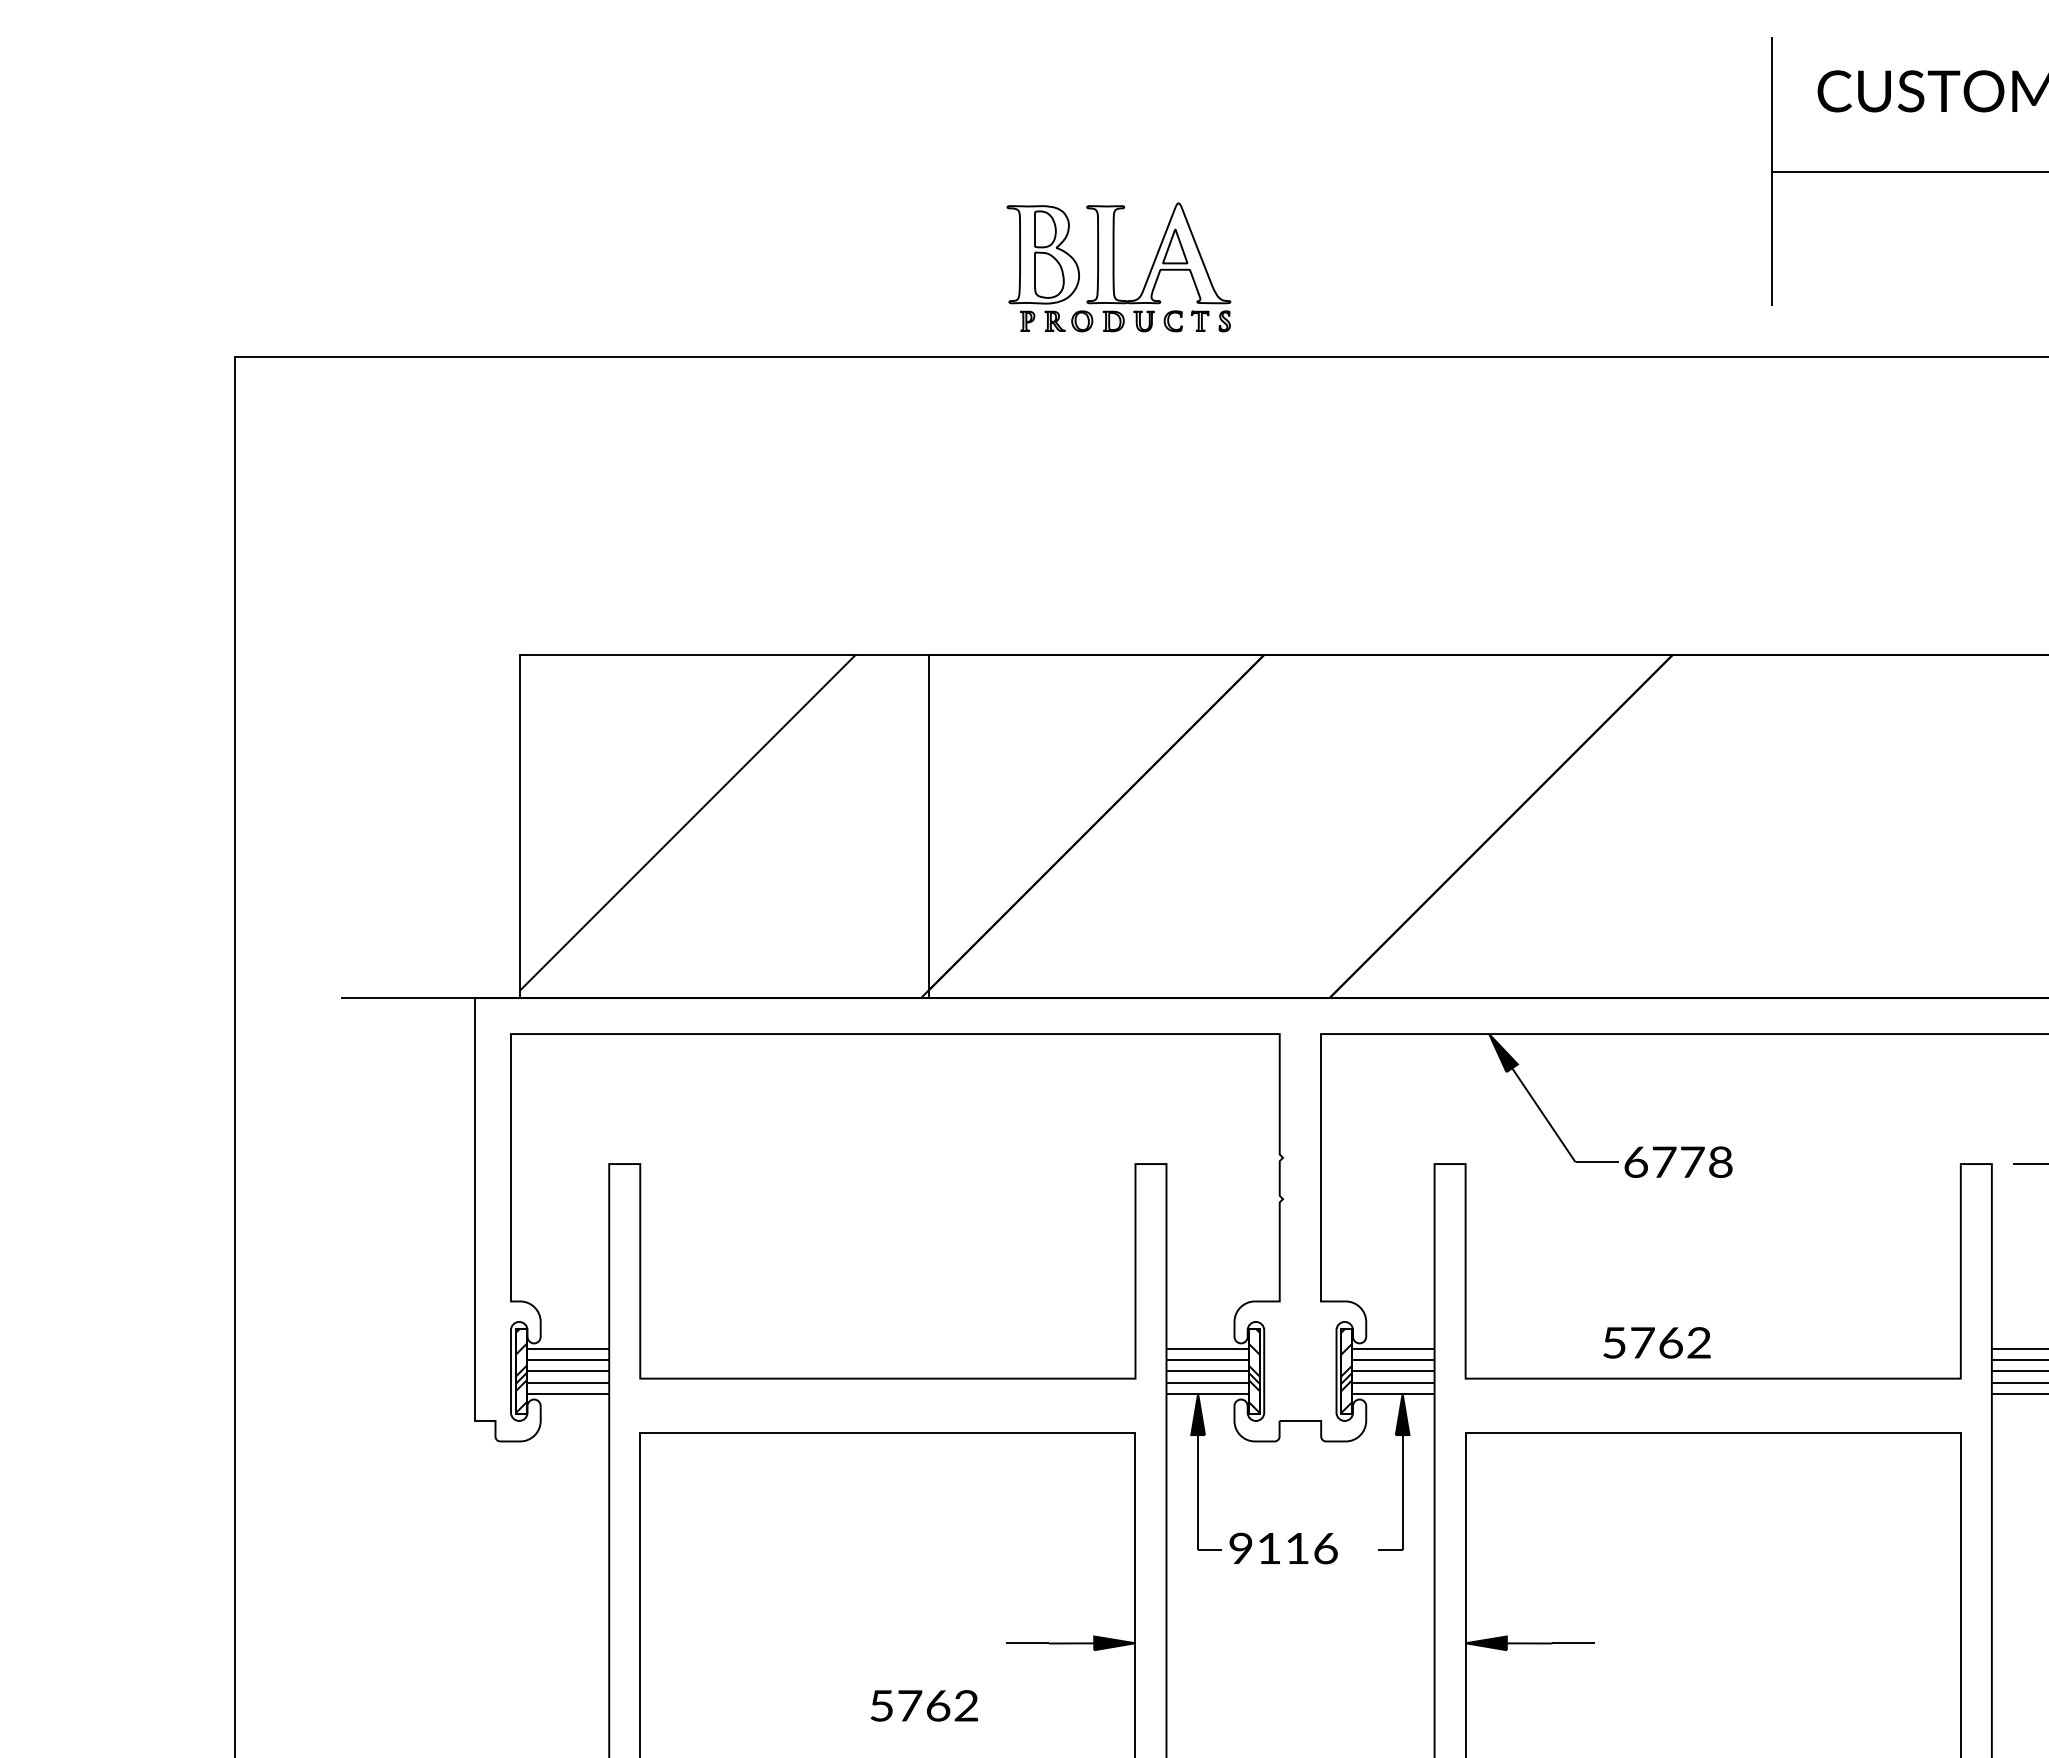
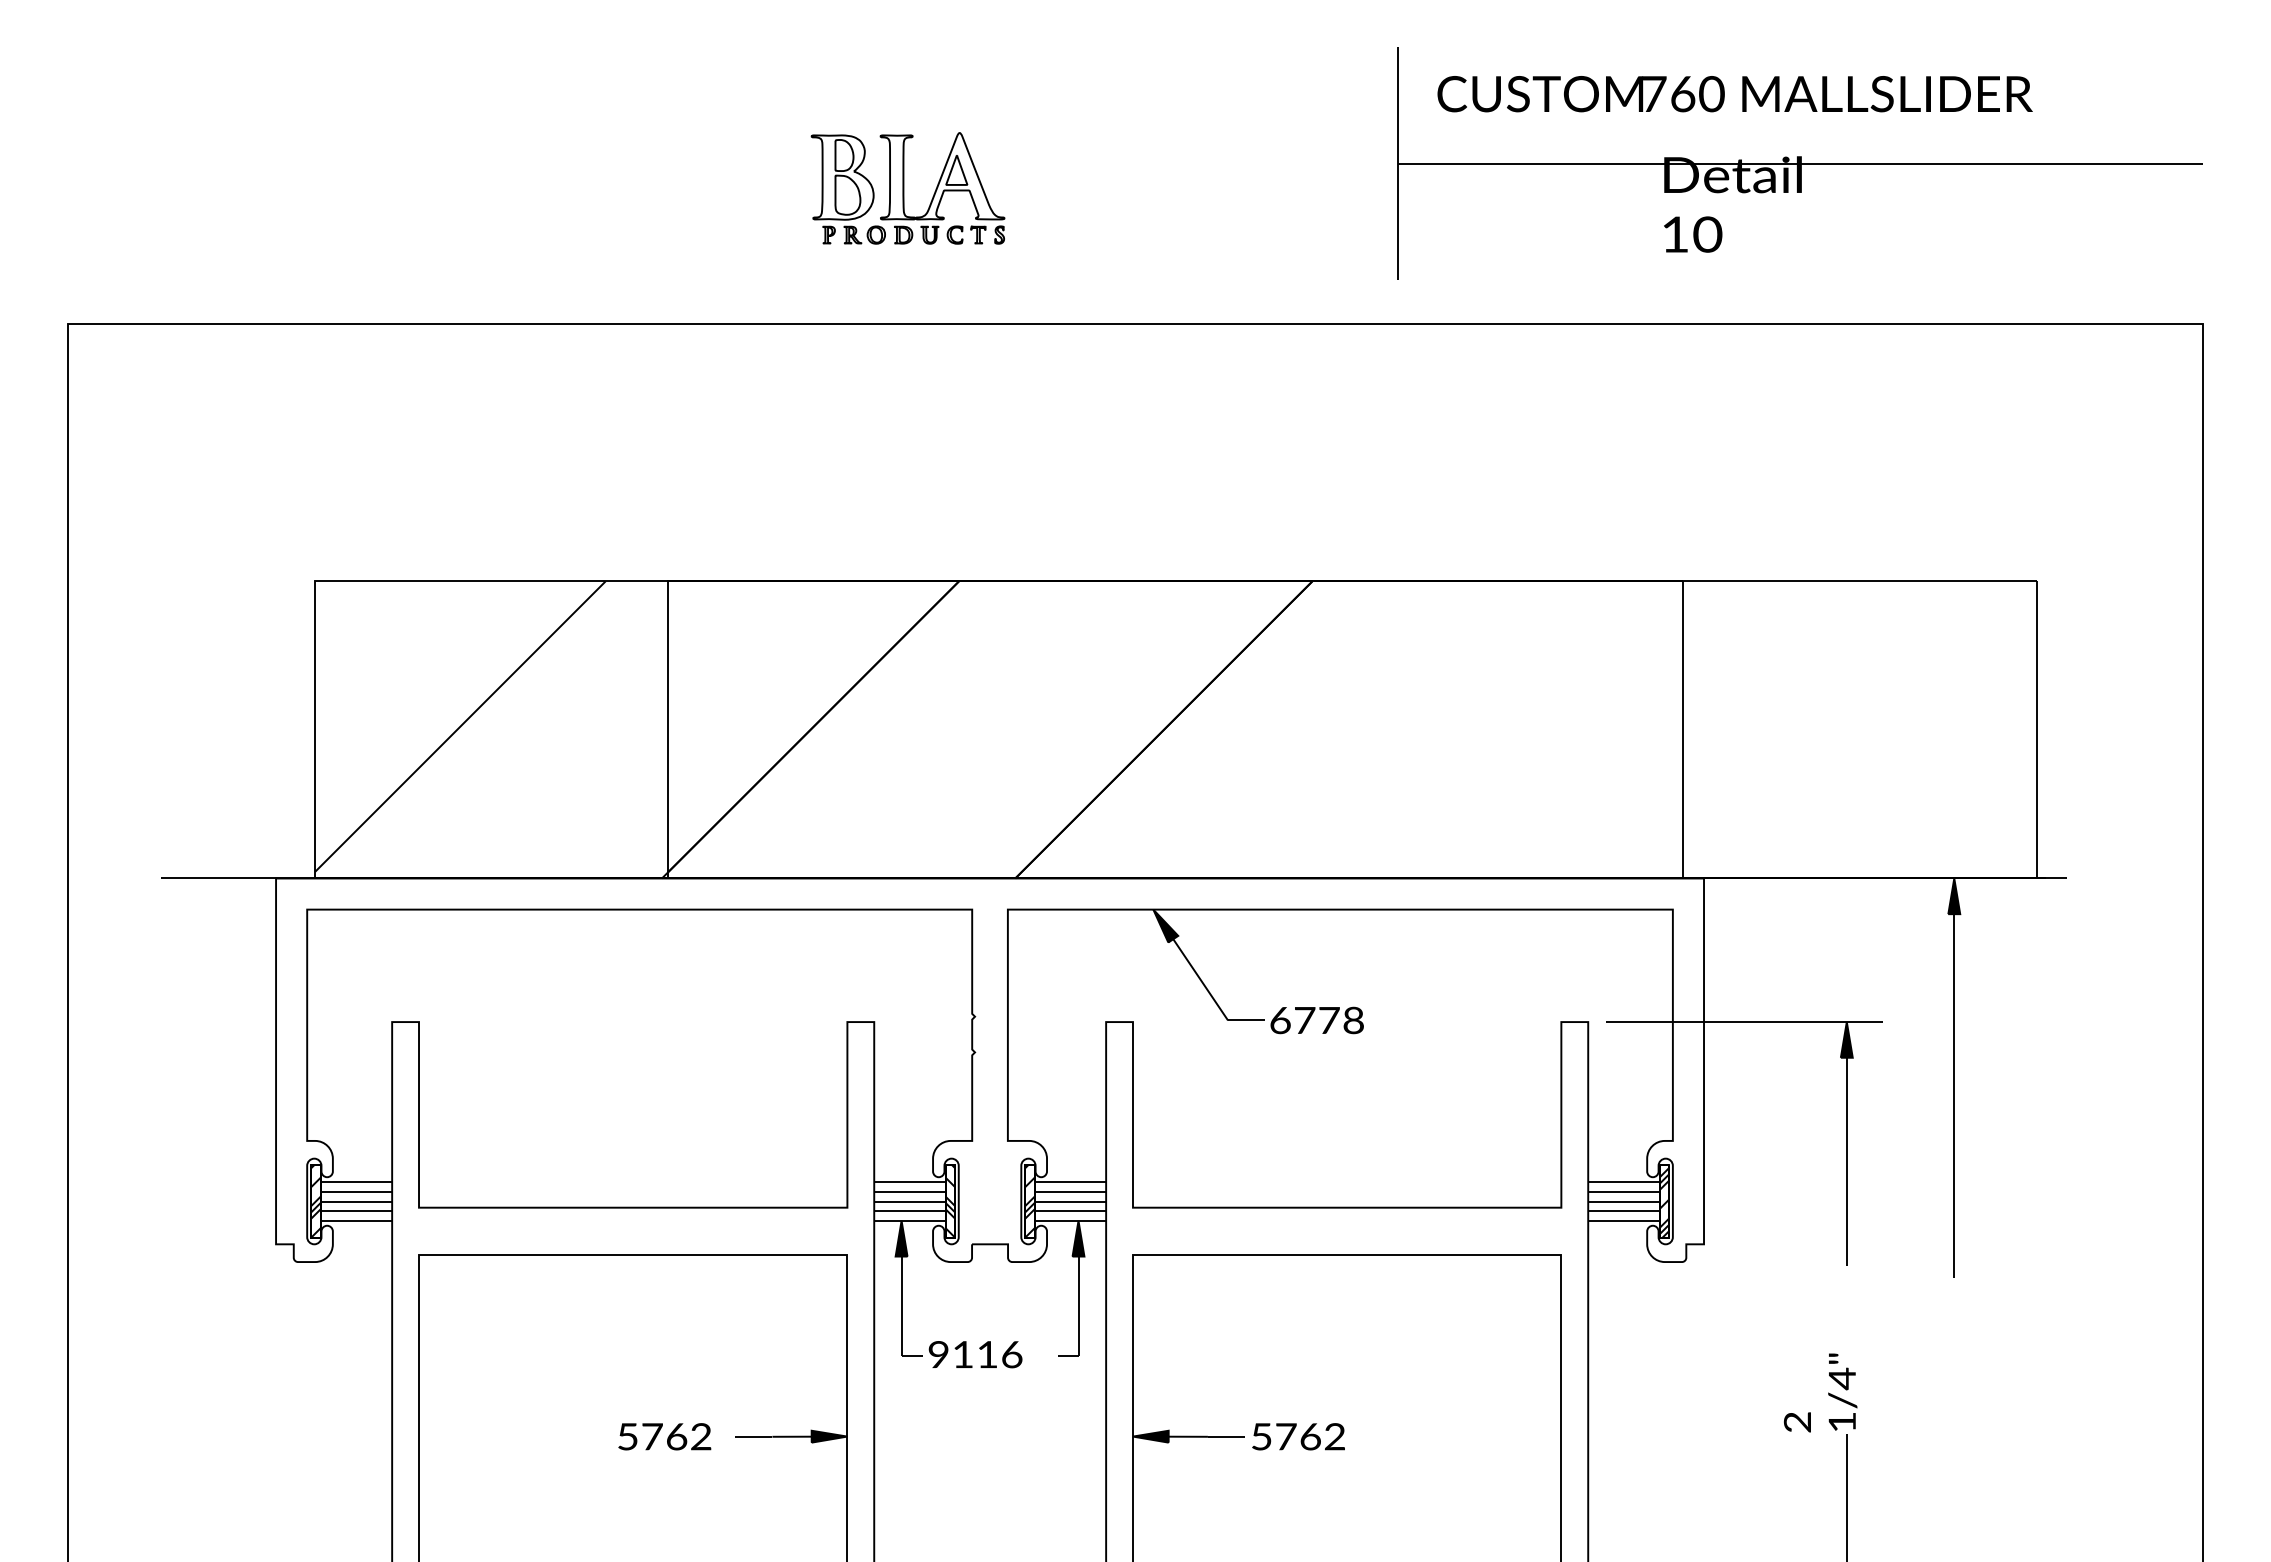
part: (1118, 267) -> (907, 188), moved
text: (1656, 1342) -> (1298, 1436), moved
text: (924, 1705) -> (664, 1436), moved

